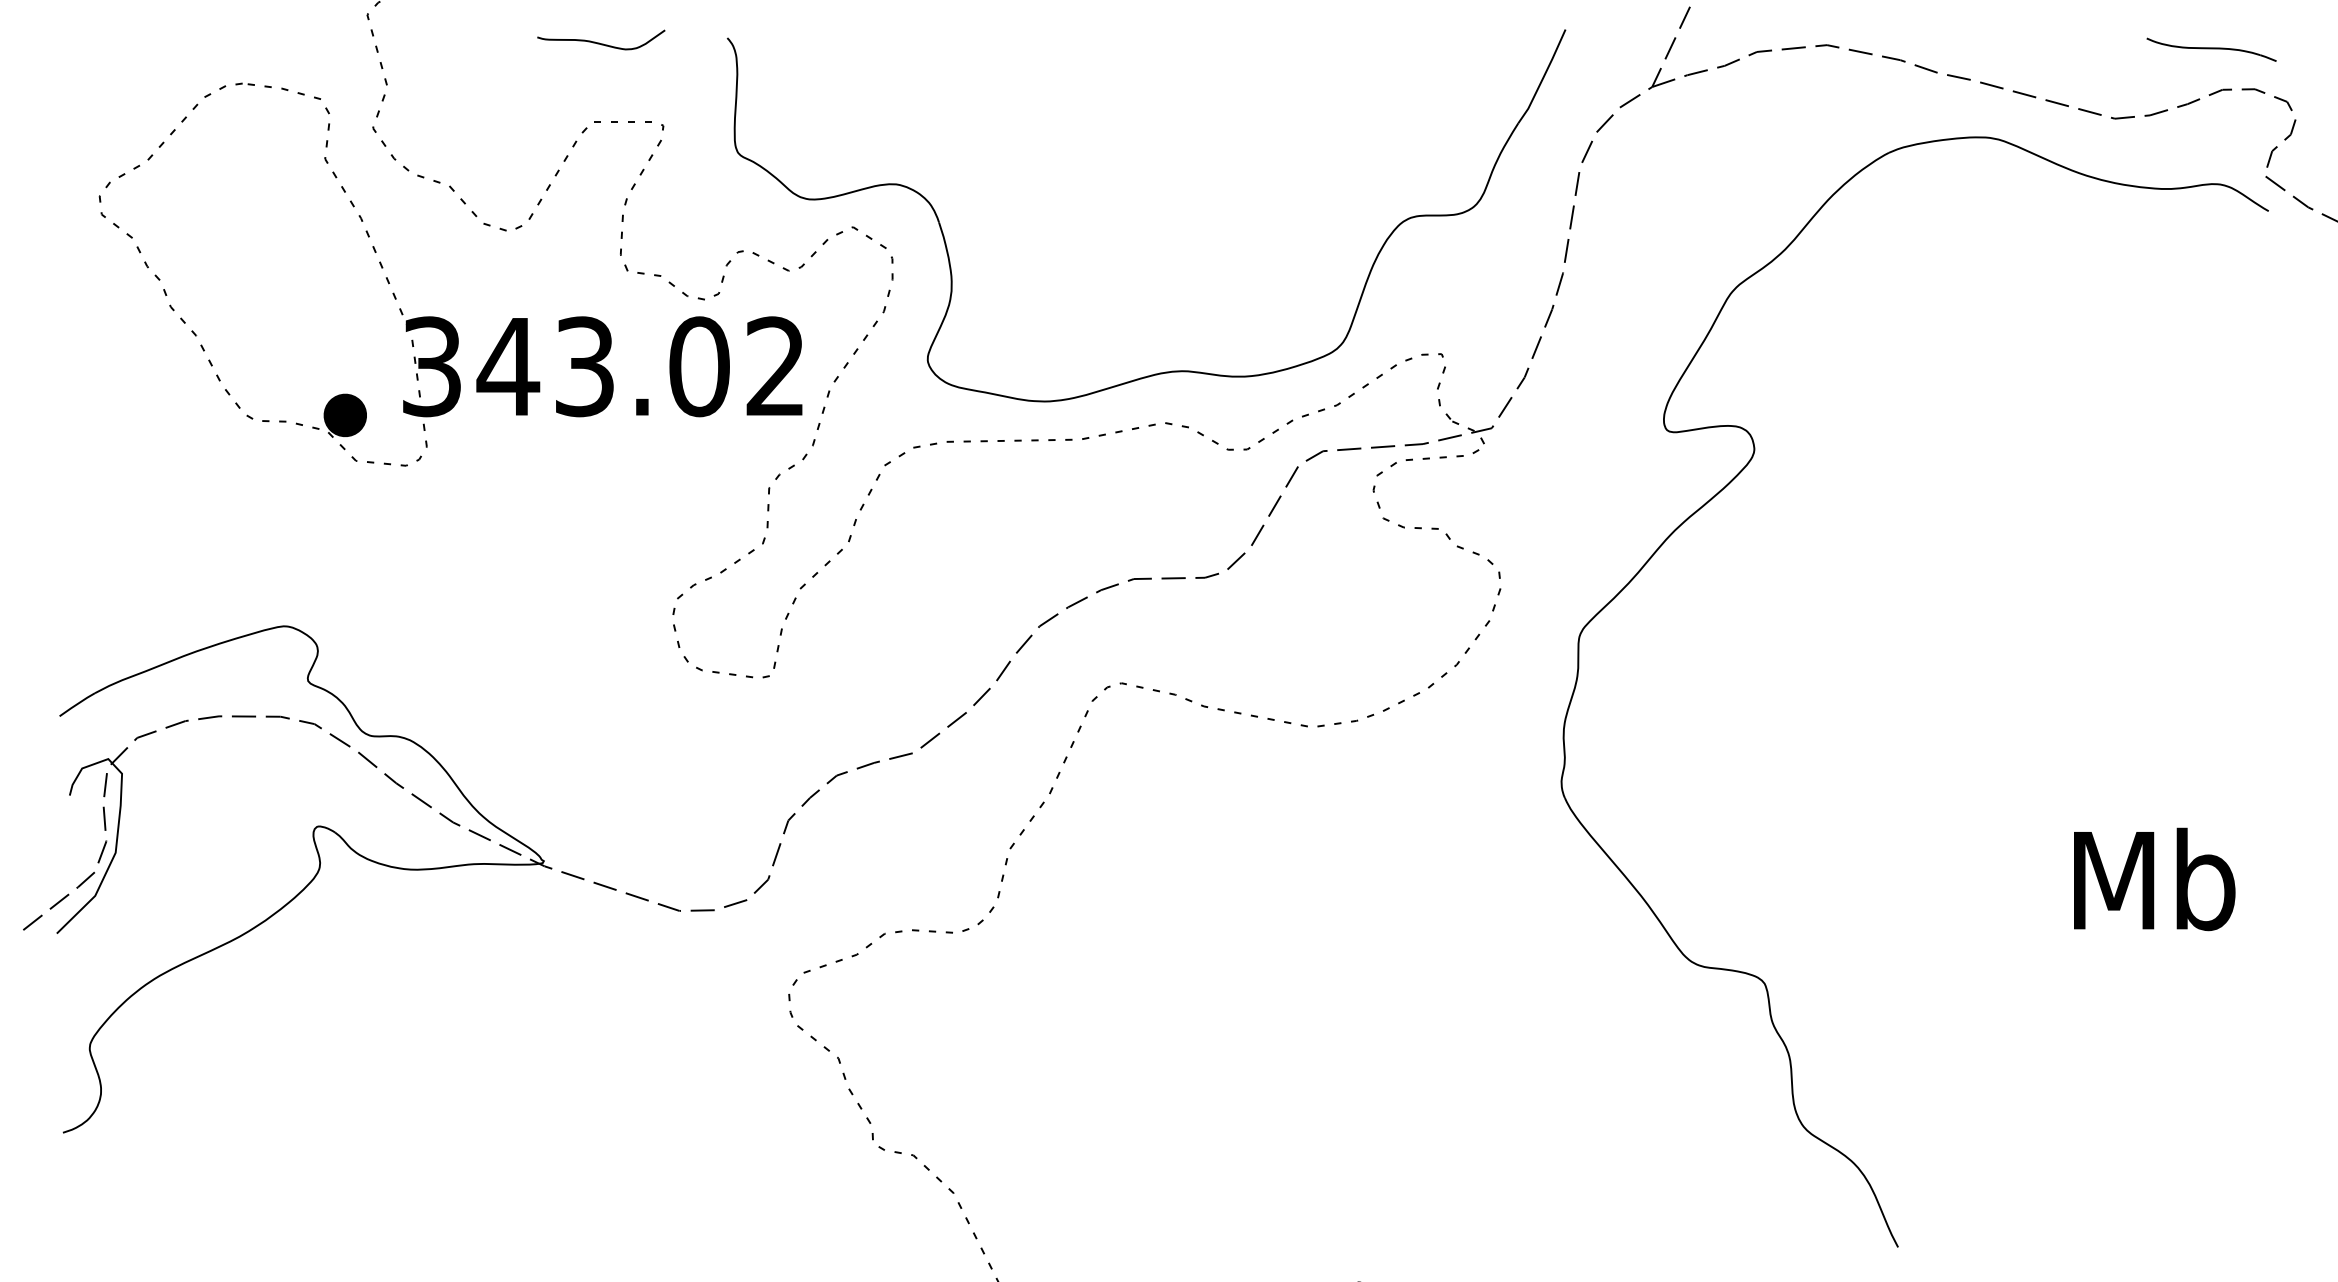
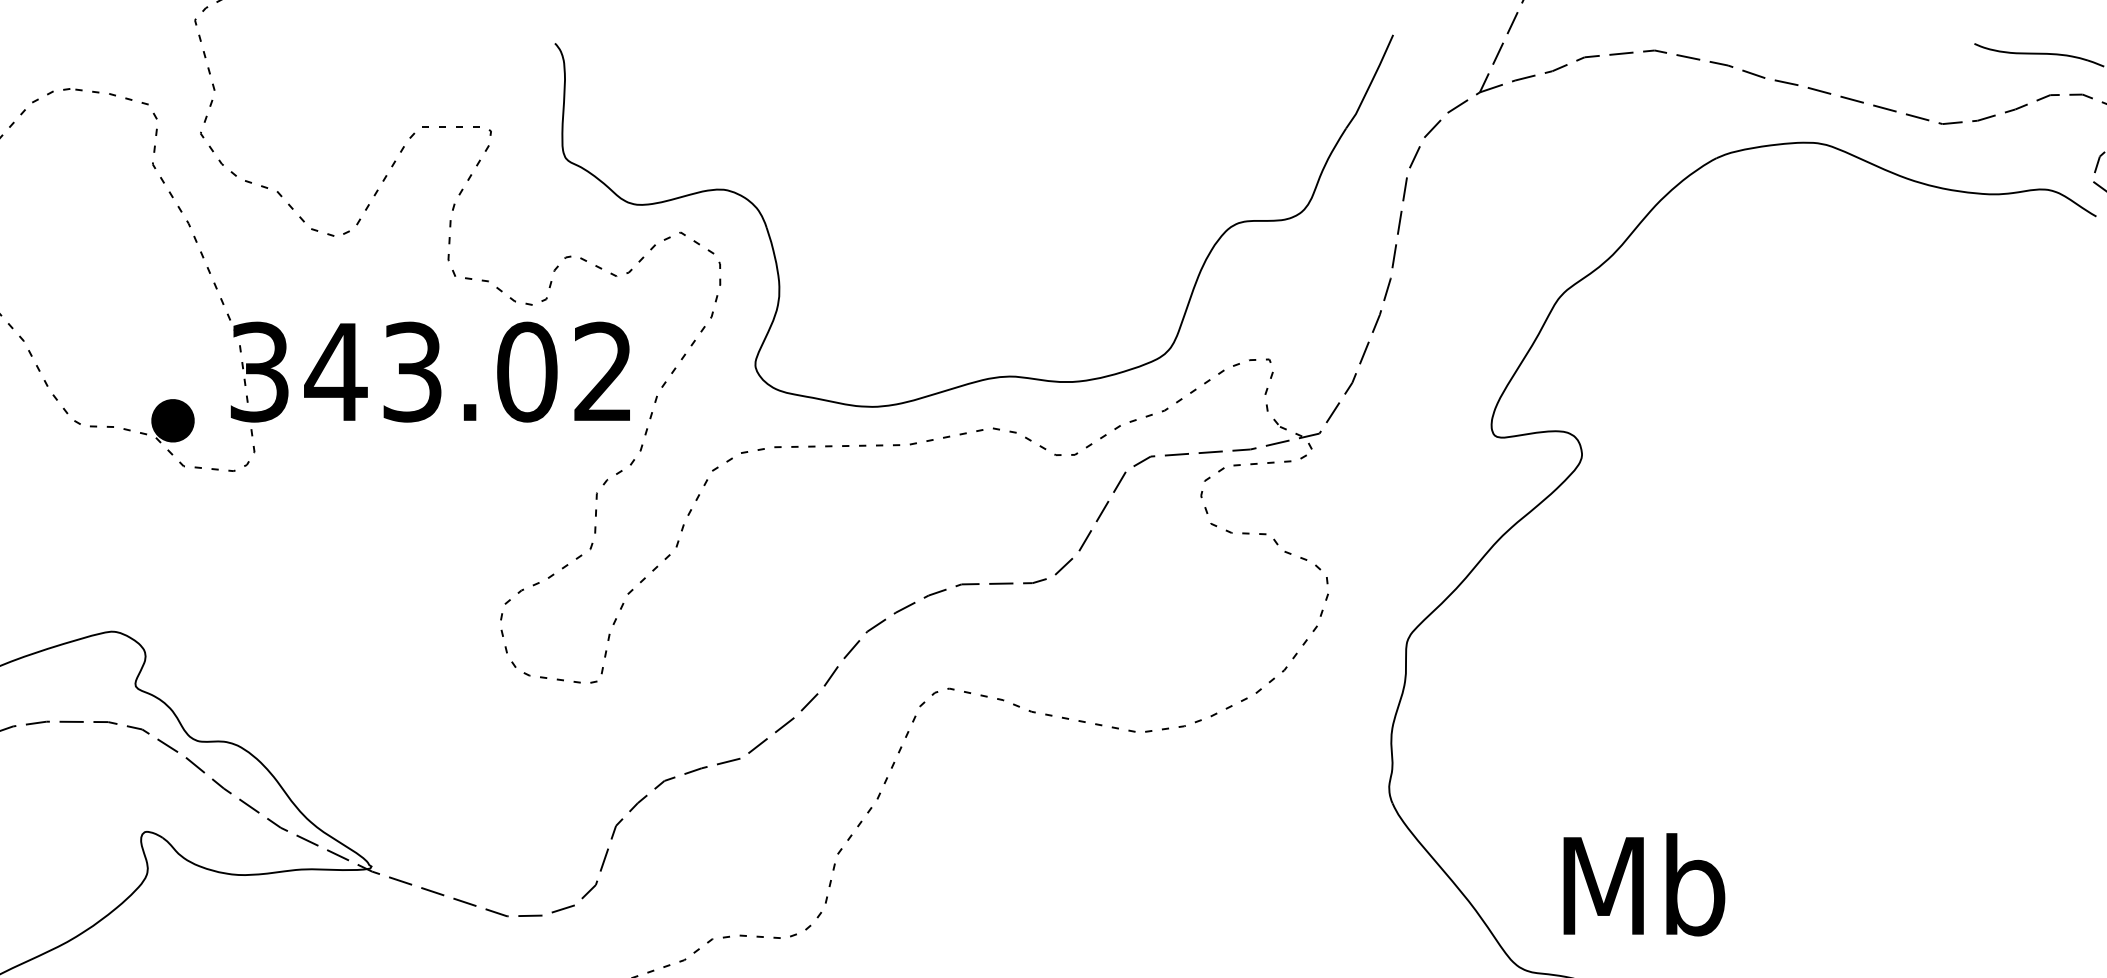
curve: (599, 42) -> (427, 47), removed
text: (2154, 879) -> (1644, 884), moved

